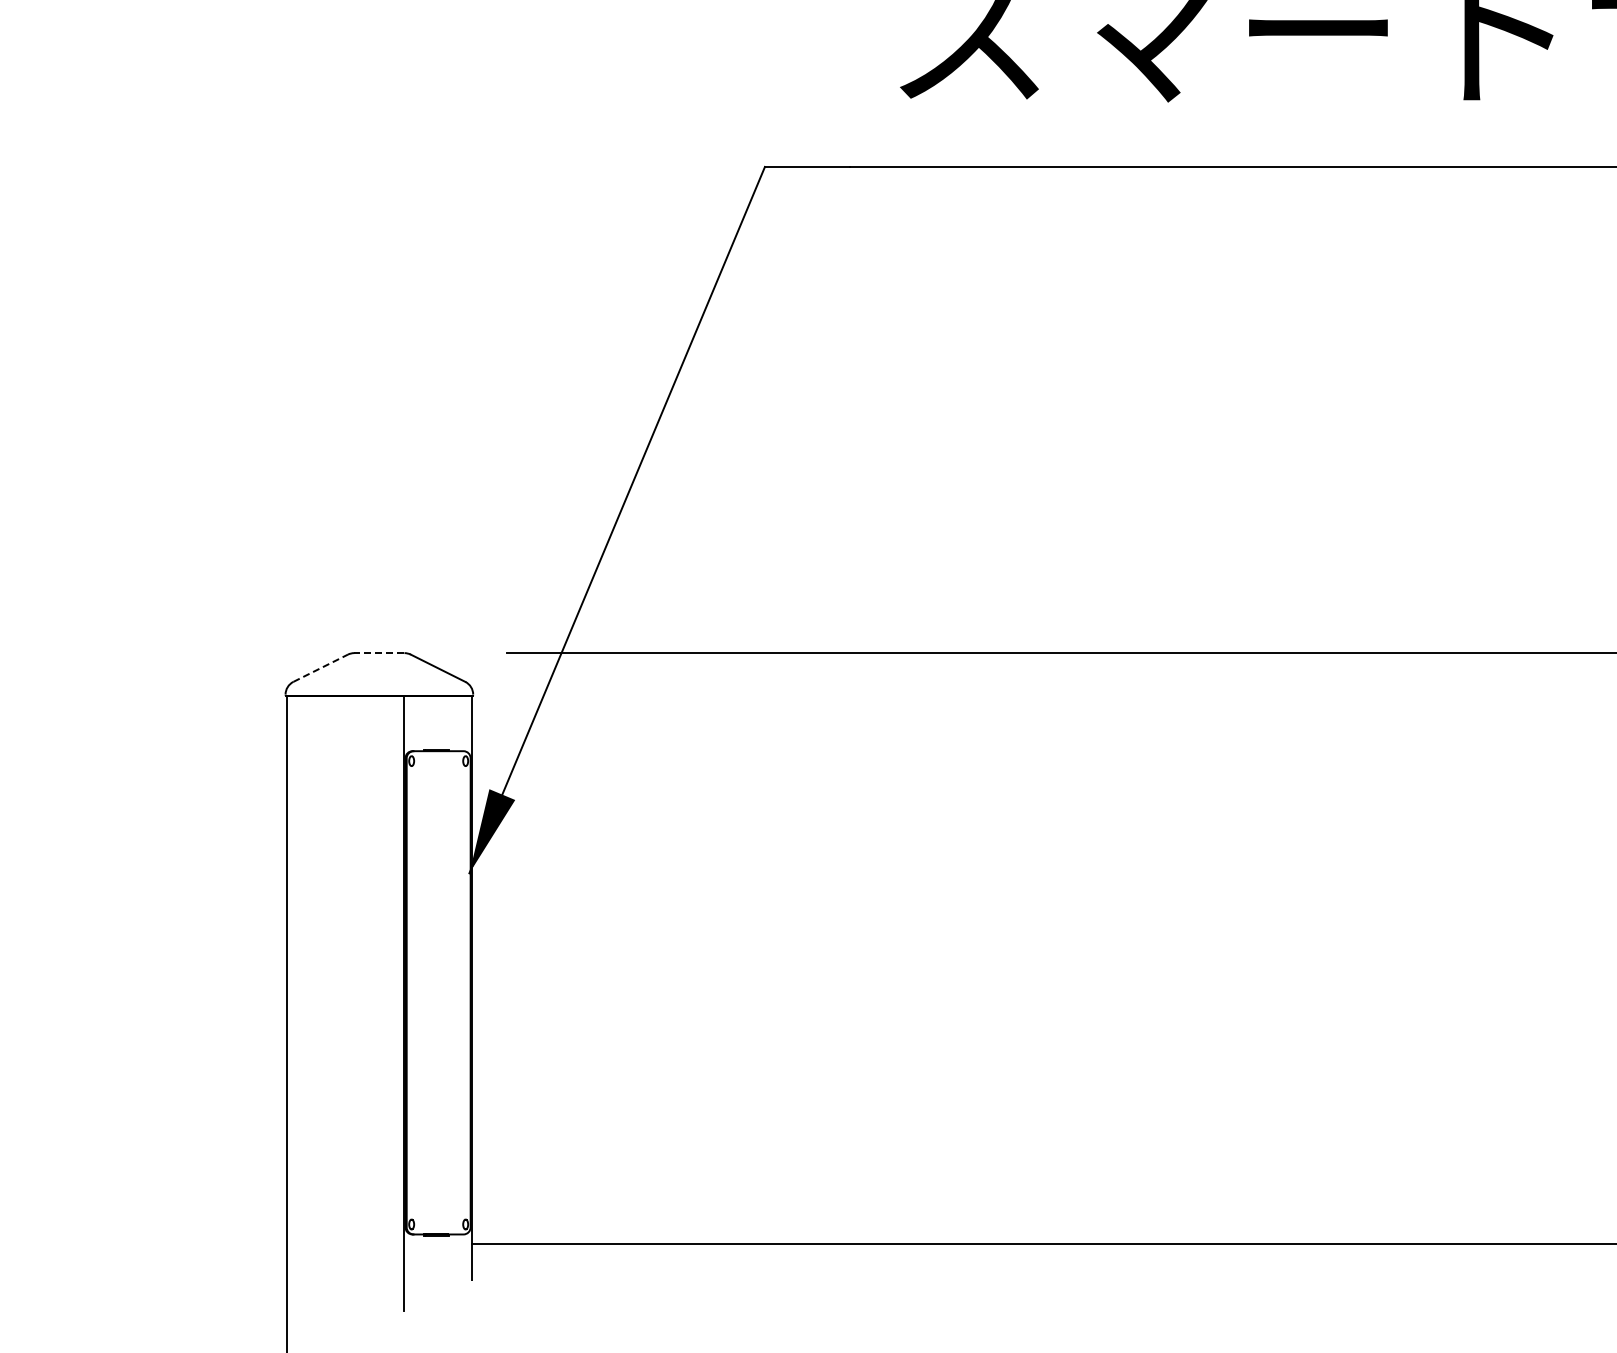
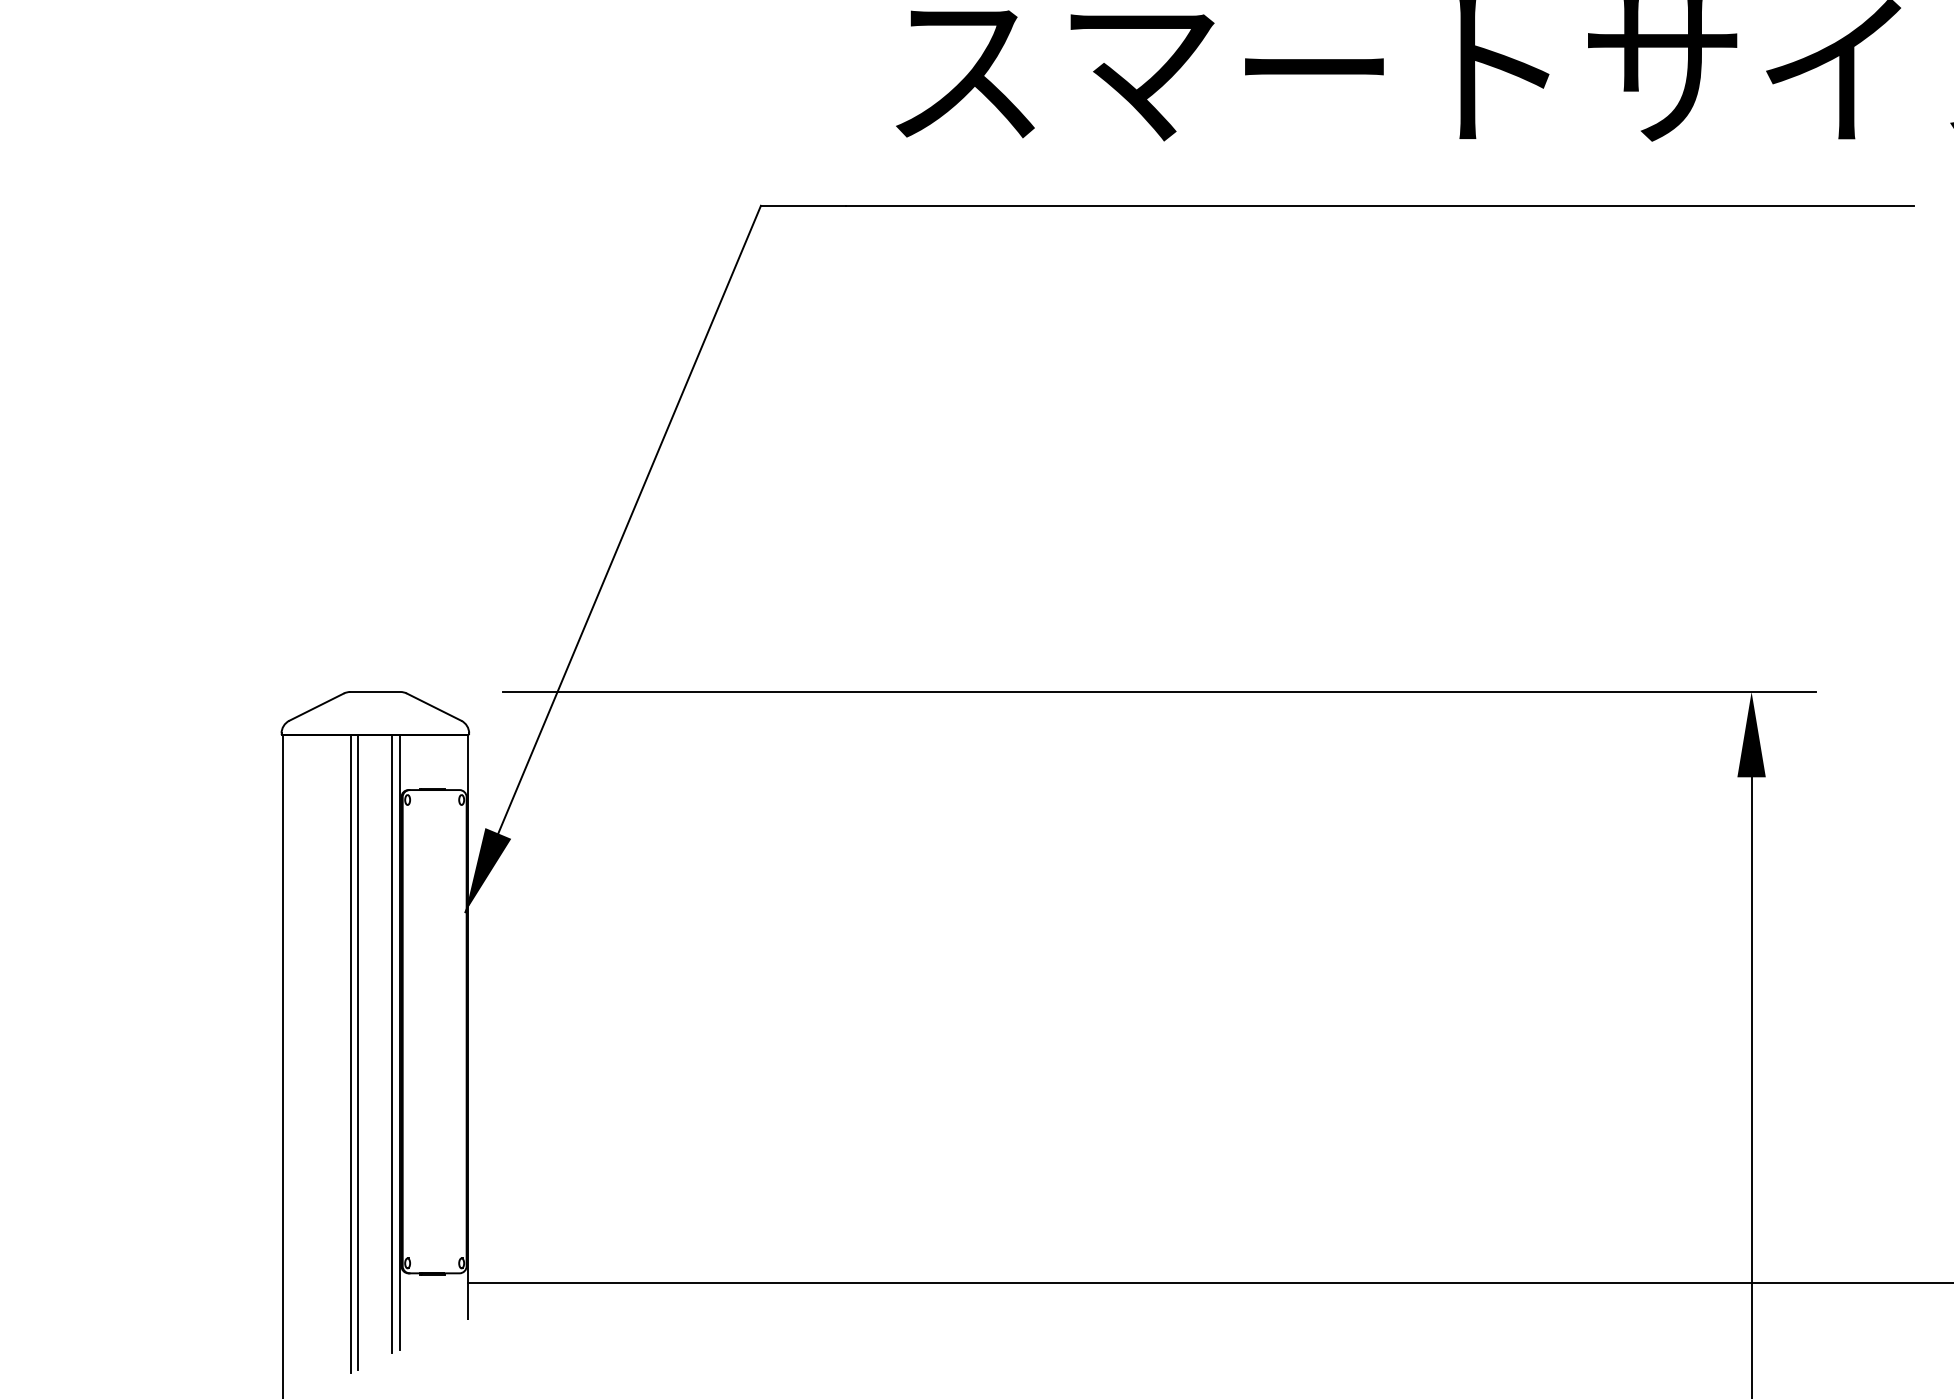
line: (378, 652) -> (374, 691), dashed -> solid
line: (321, 667) -> (317, 706), dashed -> solid
line: (396, 1004) -> (392, 1043), added
line: (362, 1012) -> (358, 1051), added
line: (355, 1014) -> (351, 1053), added

